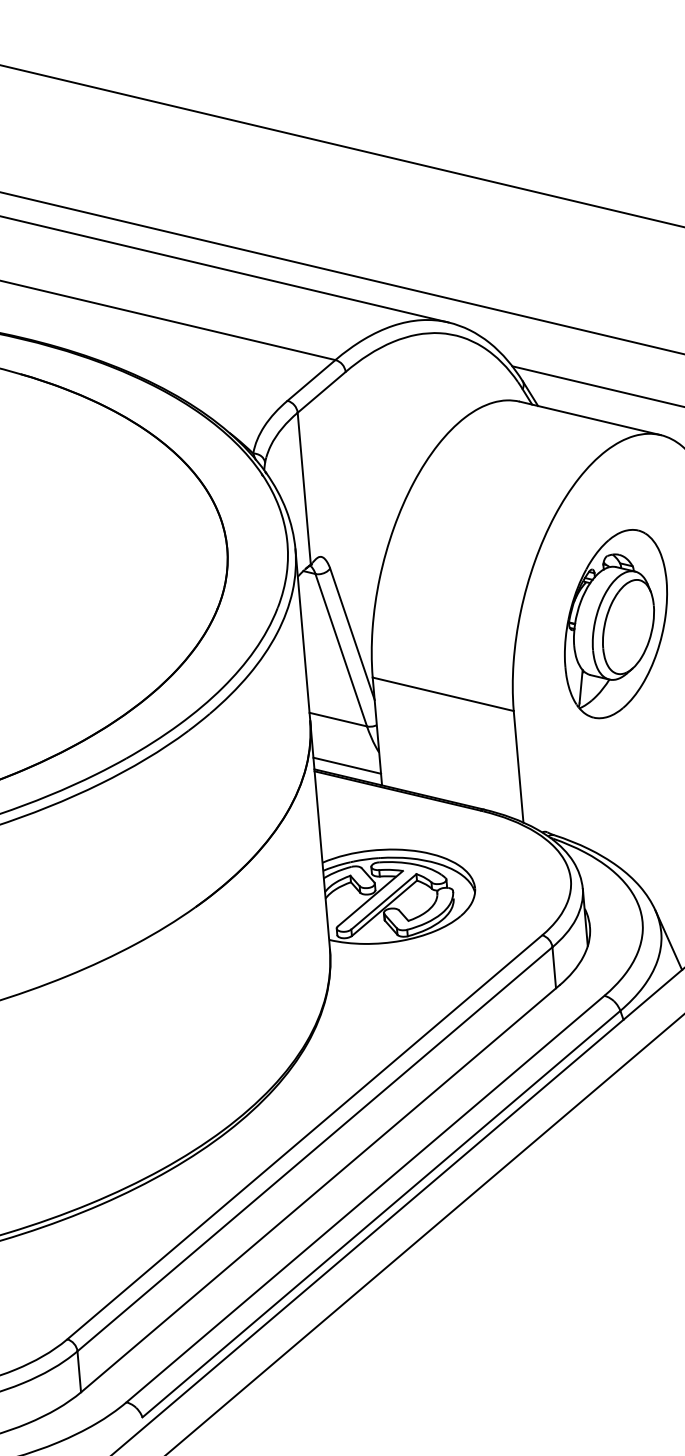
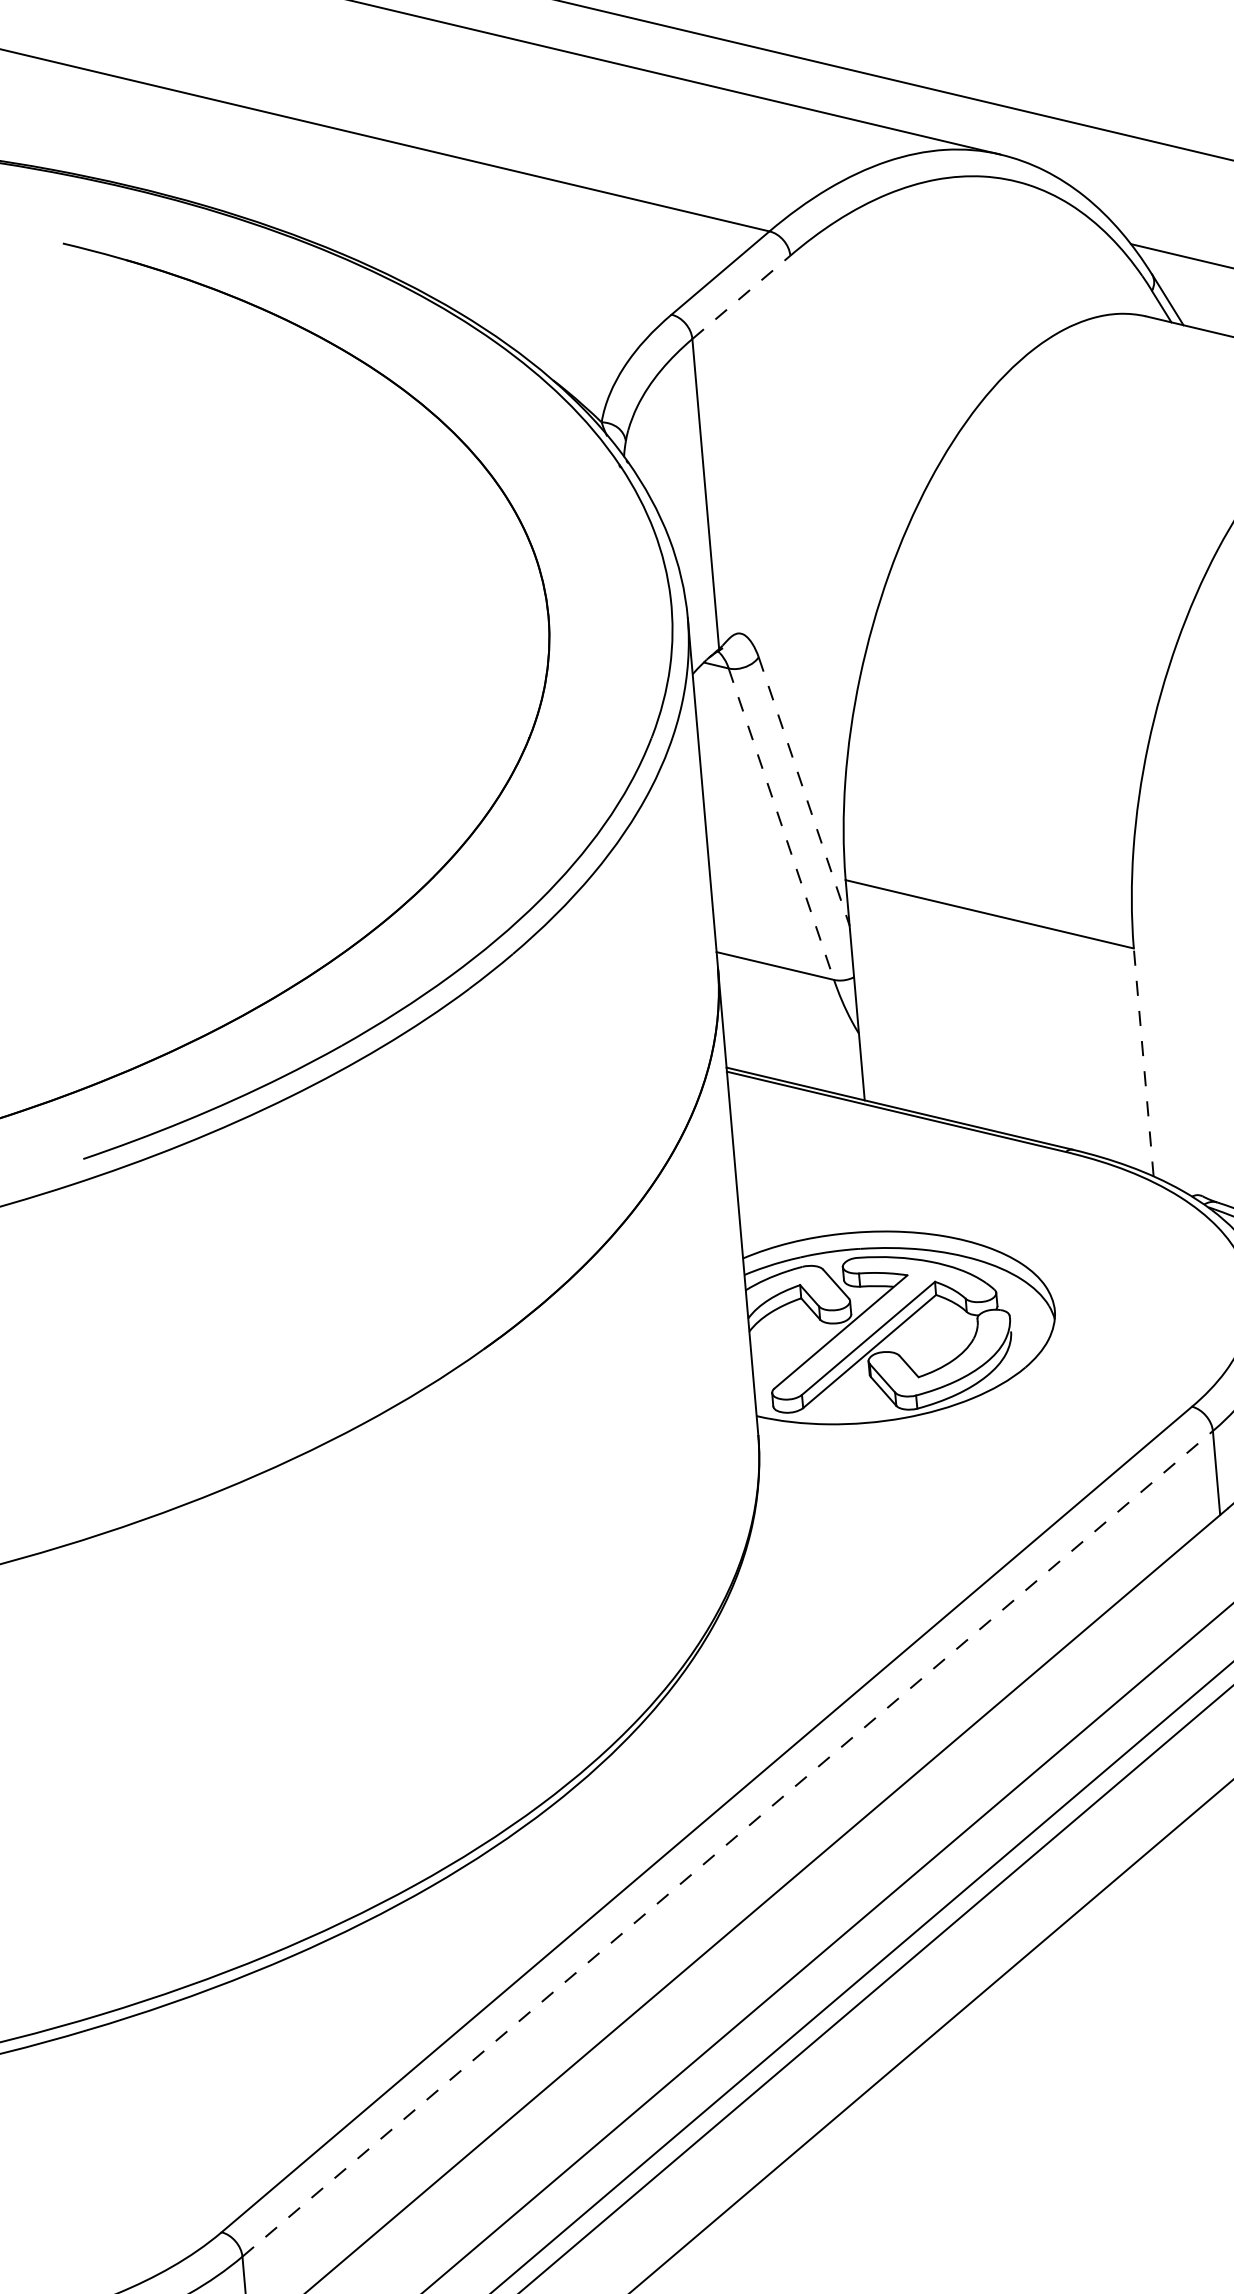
line: (322, 392) -> (743, 297), solid -> dashed
line: (352, 634) -> (804, 792), solid -> dashed
line: (341, 650) -> (781, 824), solid -> dashed
line: (347, 765) -> (794, 1059), removed
line: (518, 766) -> (1143, 1061), solid -> dashed
line: (314, 1149) -> (726, 1844), solid -> dashed

